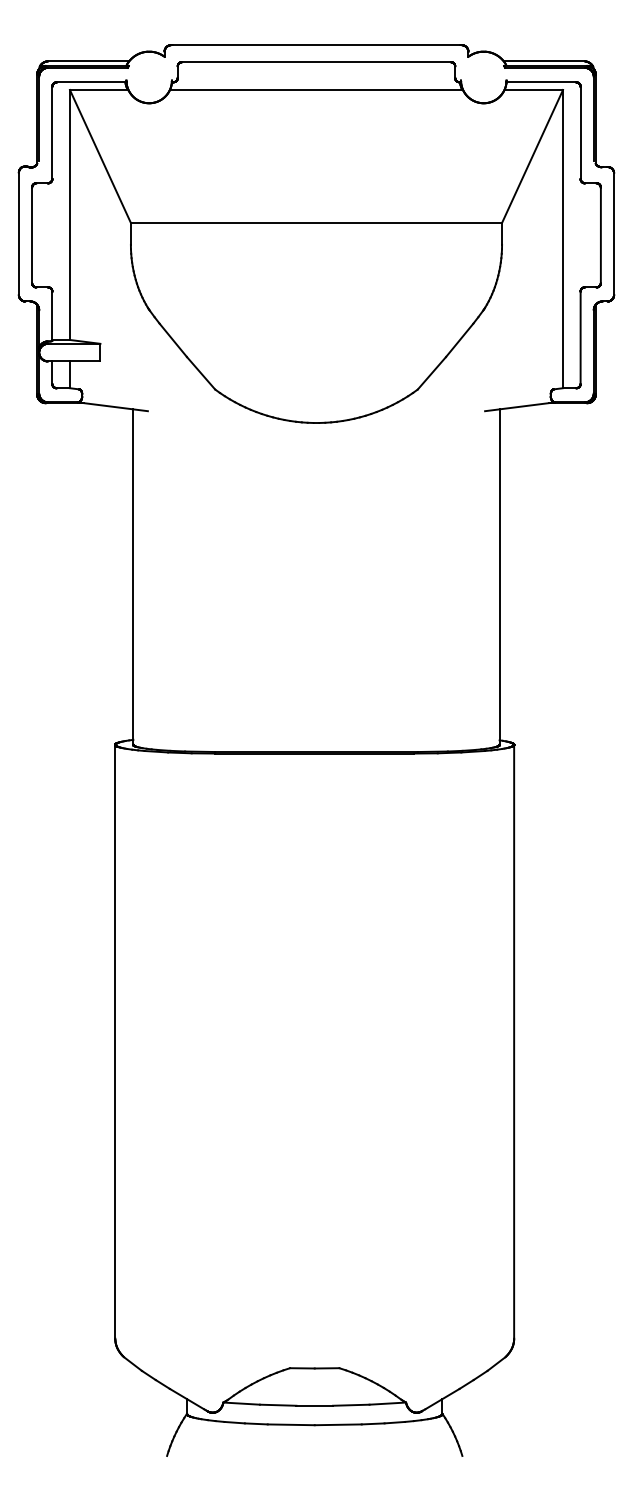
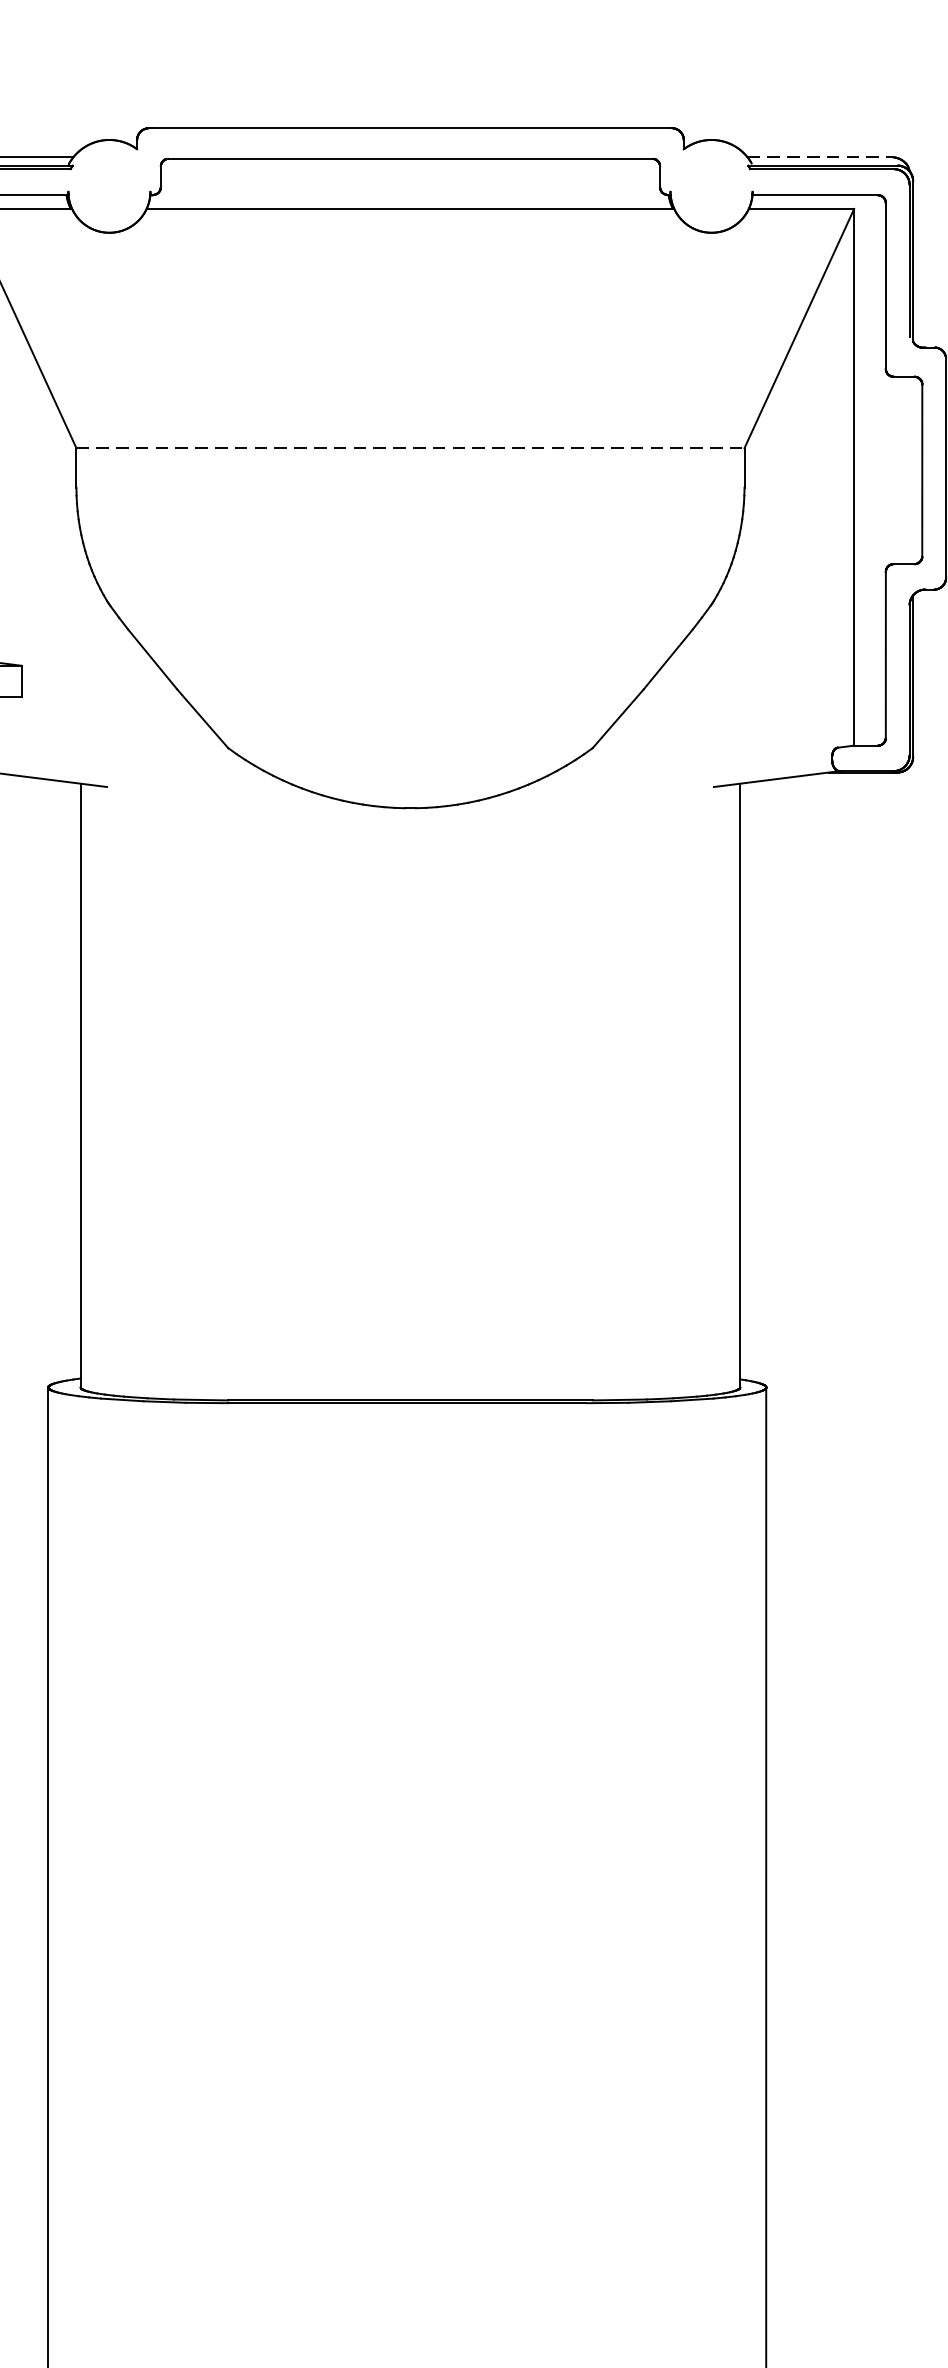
line: (544, 61) -> (820, 157), solid -> dashed
line: (316, 222) -> (410, 447), solid -> dashed

